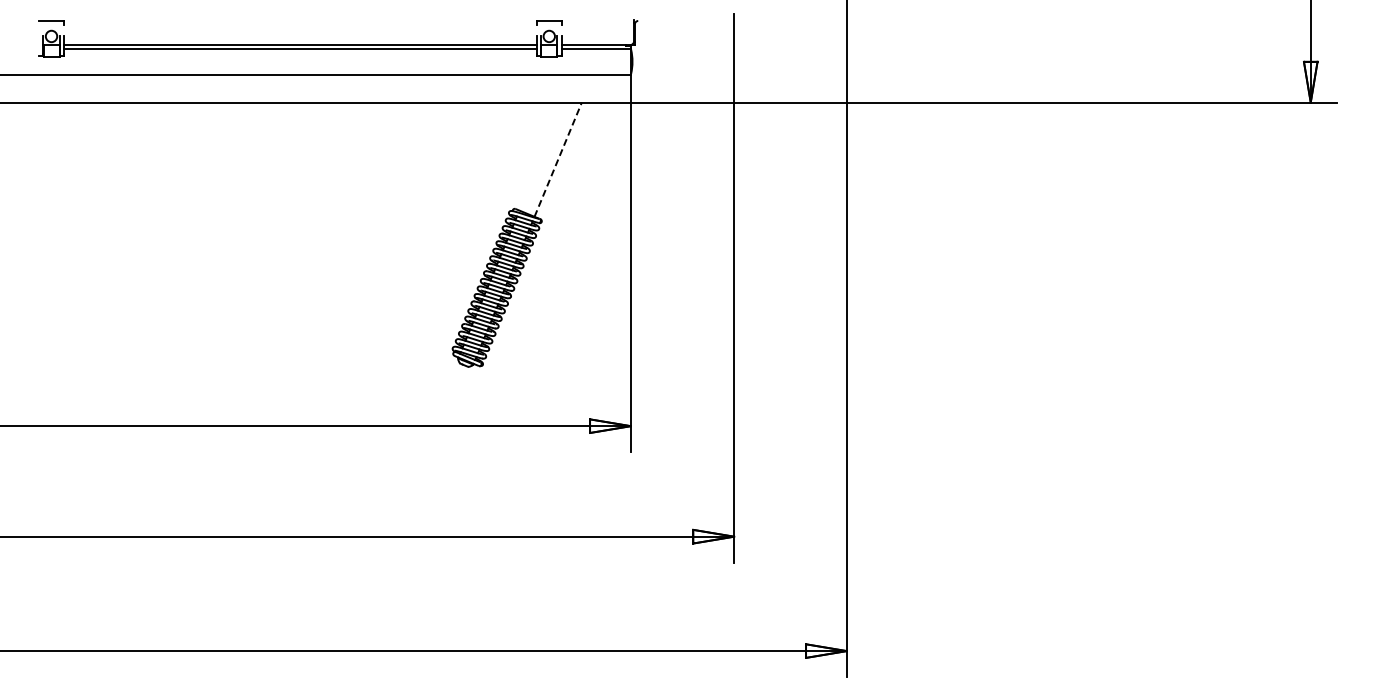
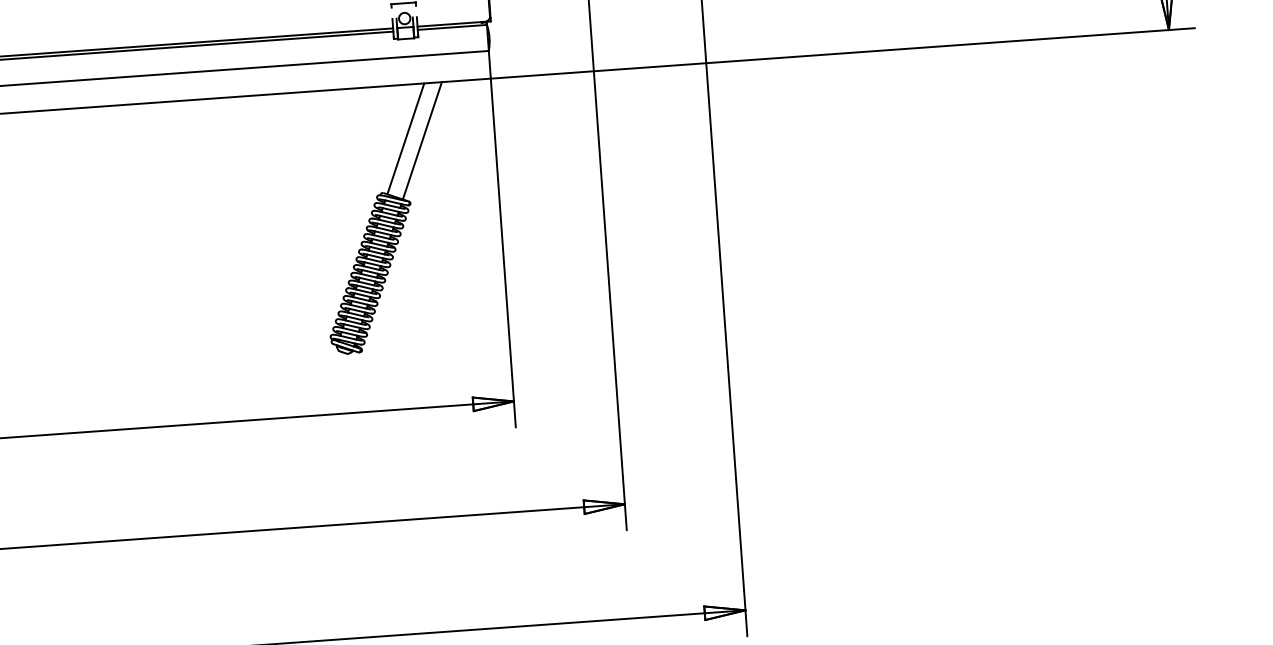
line: (541, 156) -> (405, 138), added
line: (558, 159) -> (422, 140), dashed -> solid

